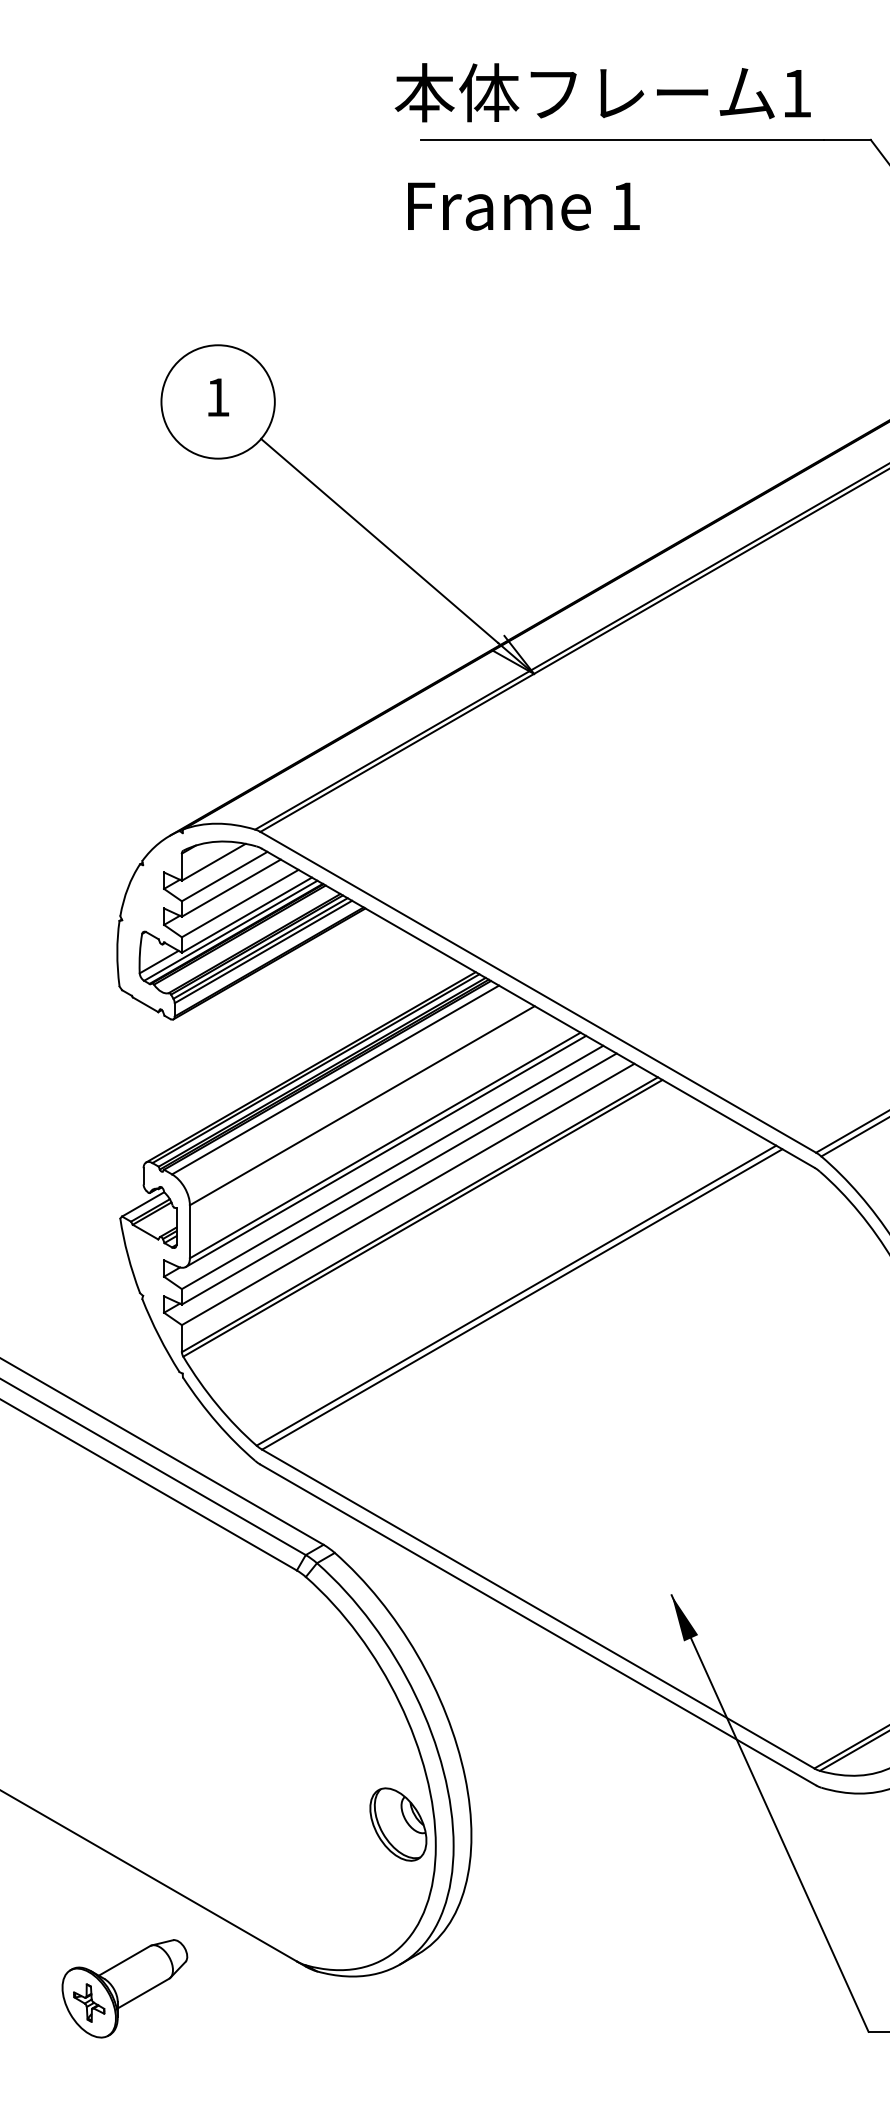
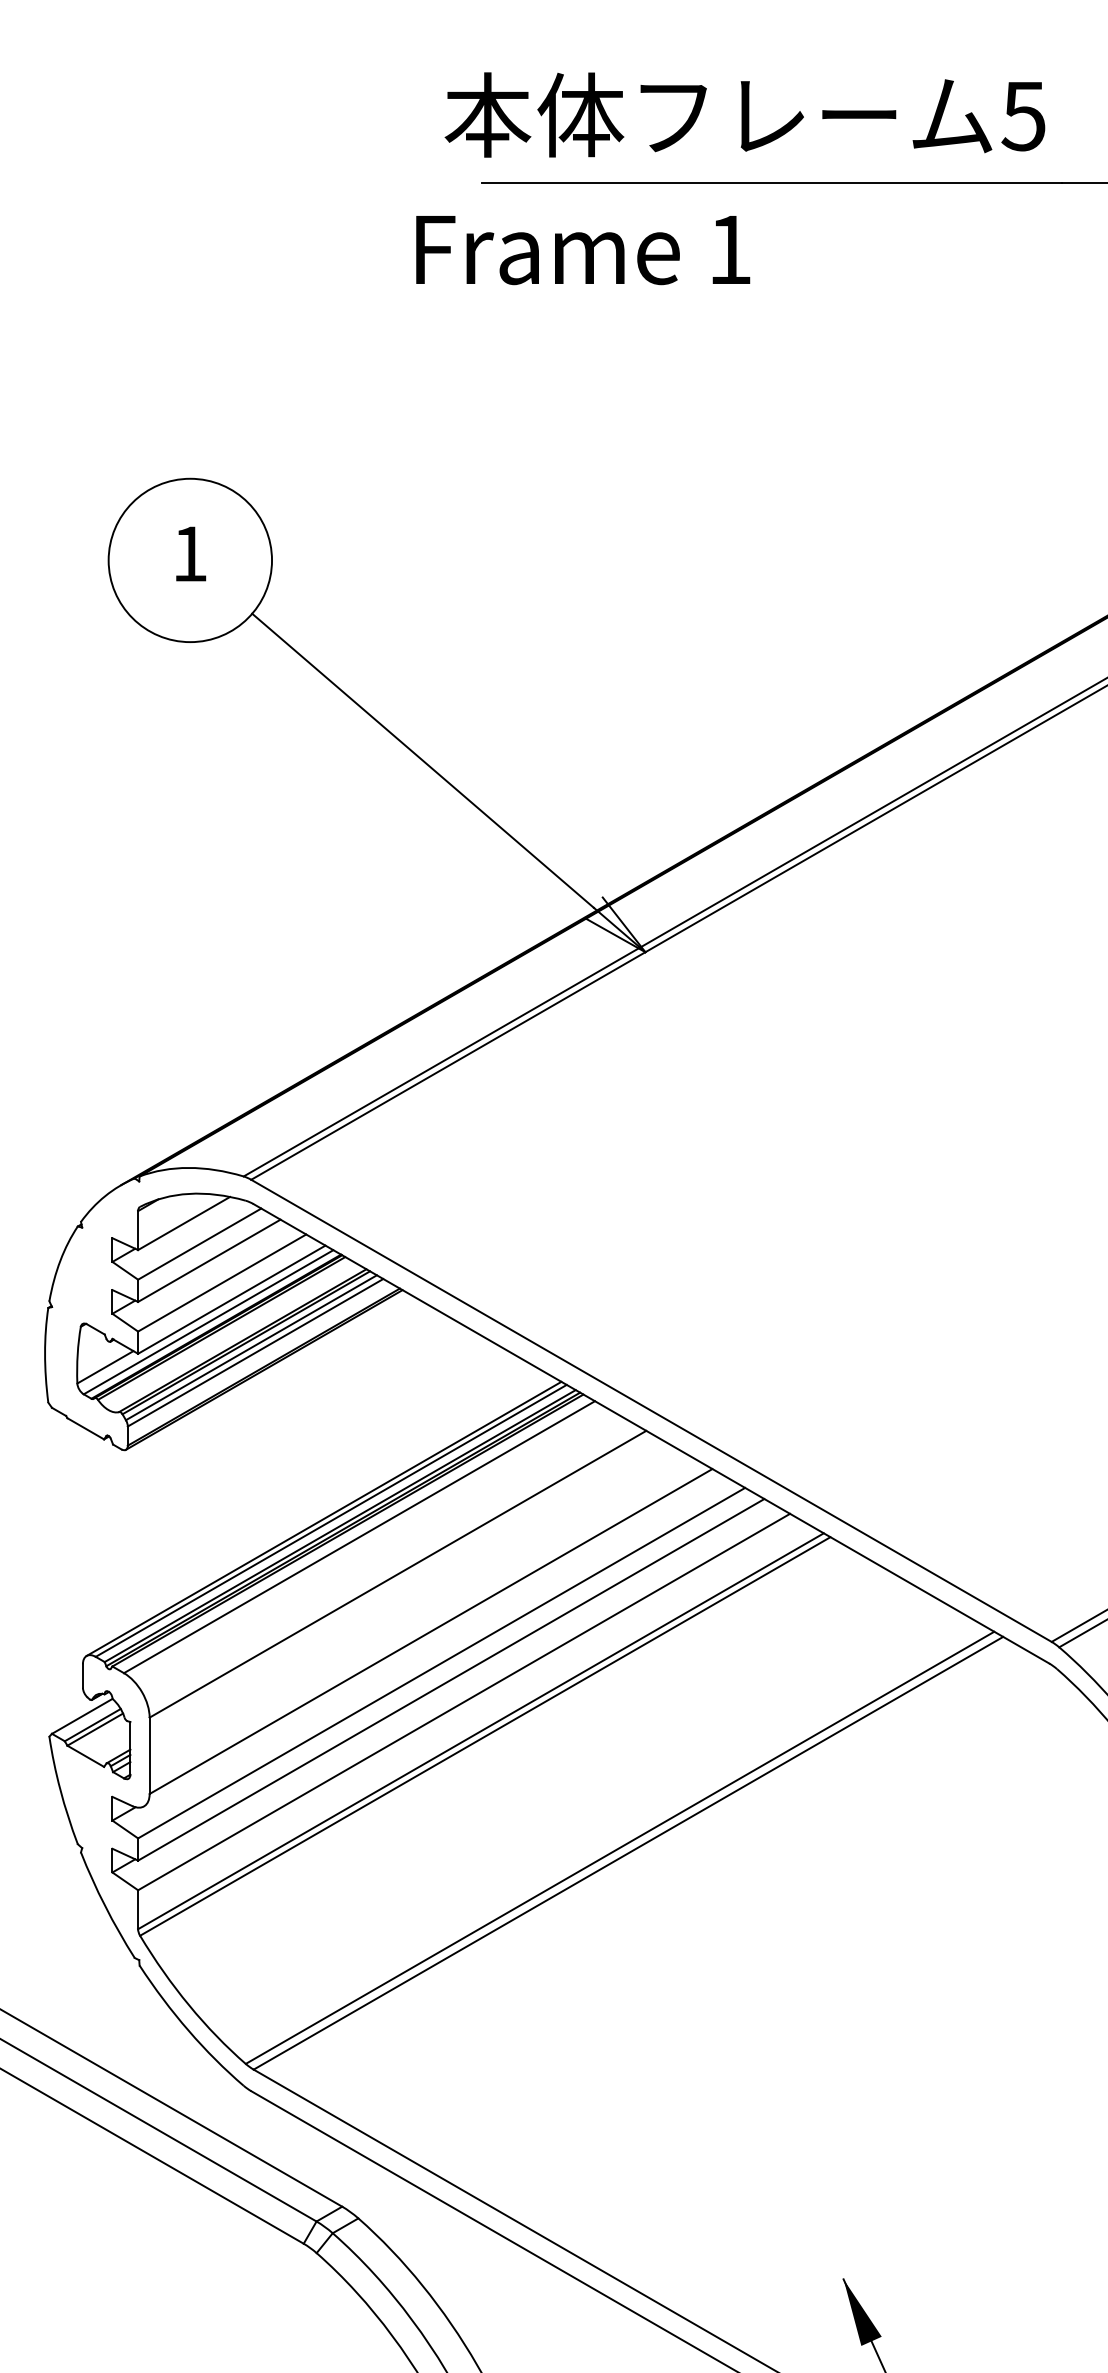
text: (796, 93) -> (1023, 116), 1 -> 5
text: (523, 206) -> (582, 250), moved
line: (386, 1150) -> (432, 1638), removed

